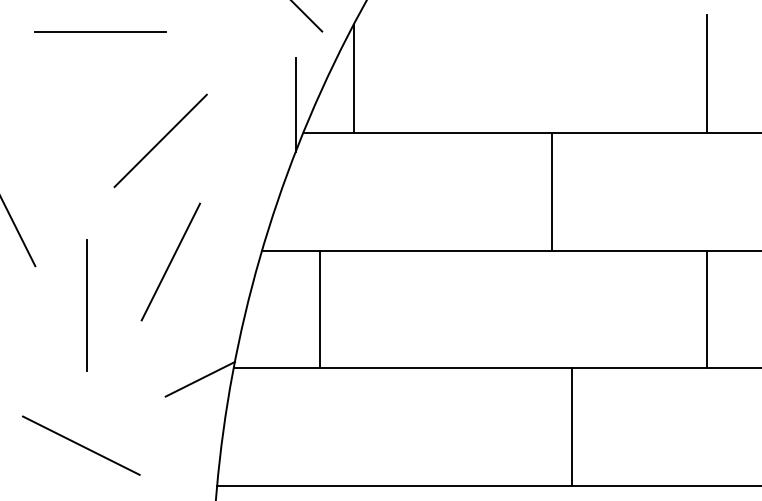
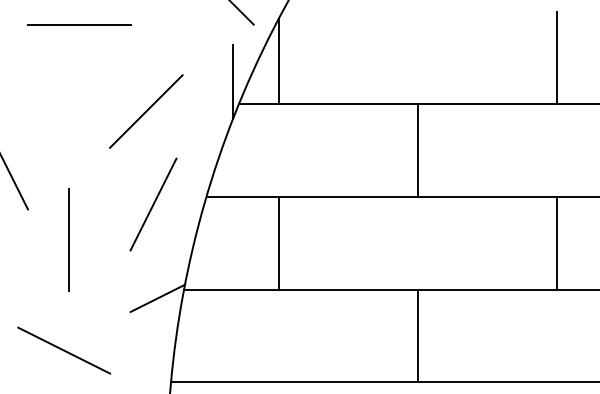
line: (160, 140) -> (146, 111), moved
line: (552, 191) -> (417, 150), moved
line: (170, 261) -> (153, 204), moved
line: (319, 309) -> (278, 243), moved
line: (572, 427) -> (417, 336), moved

